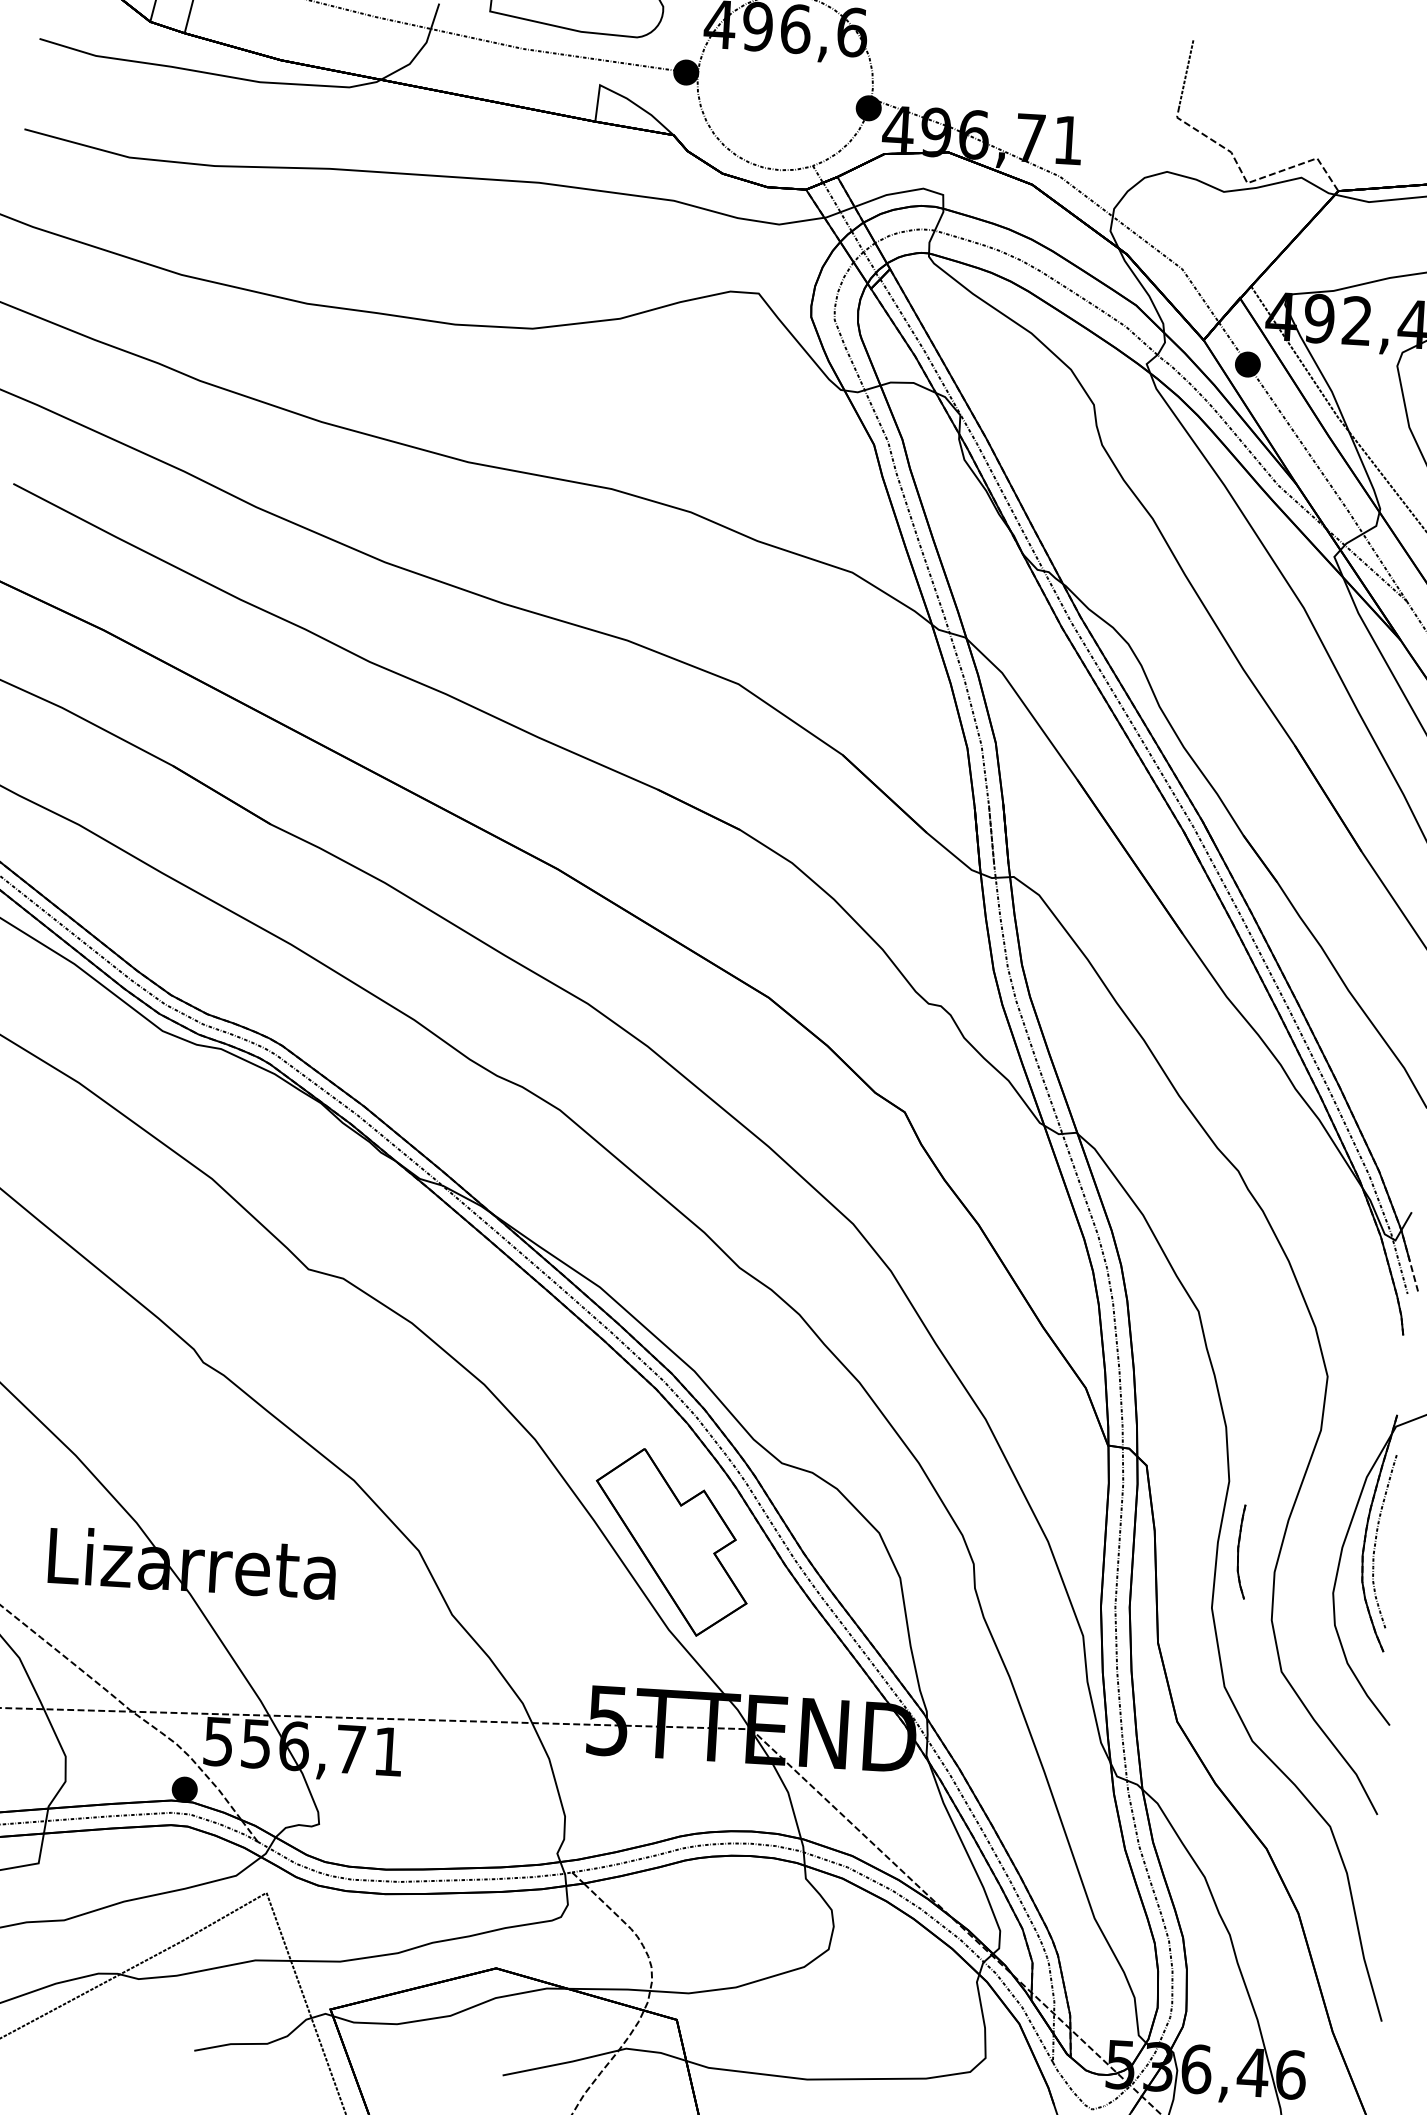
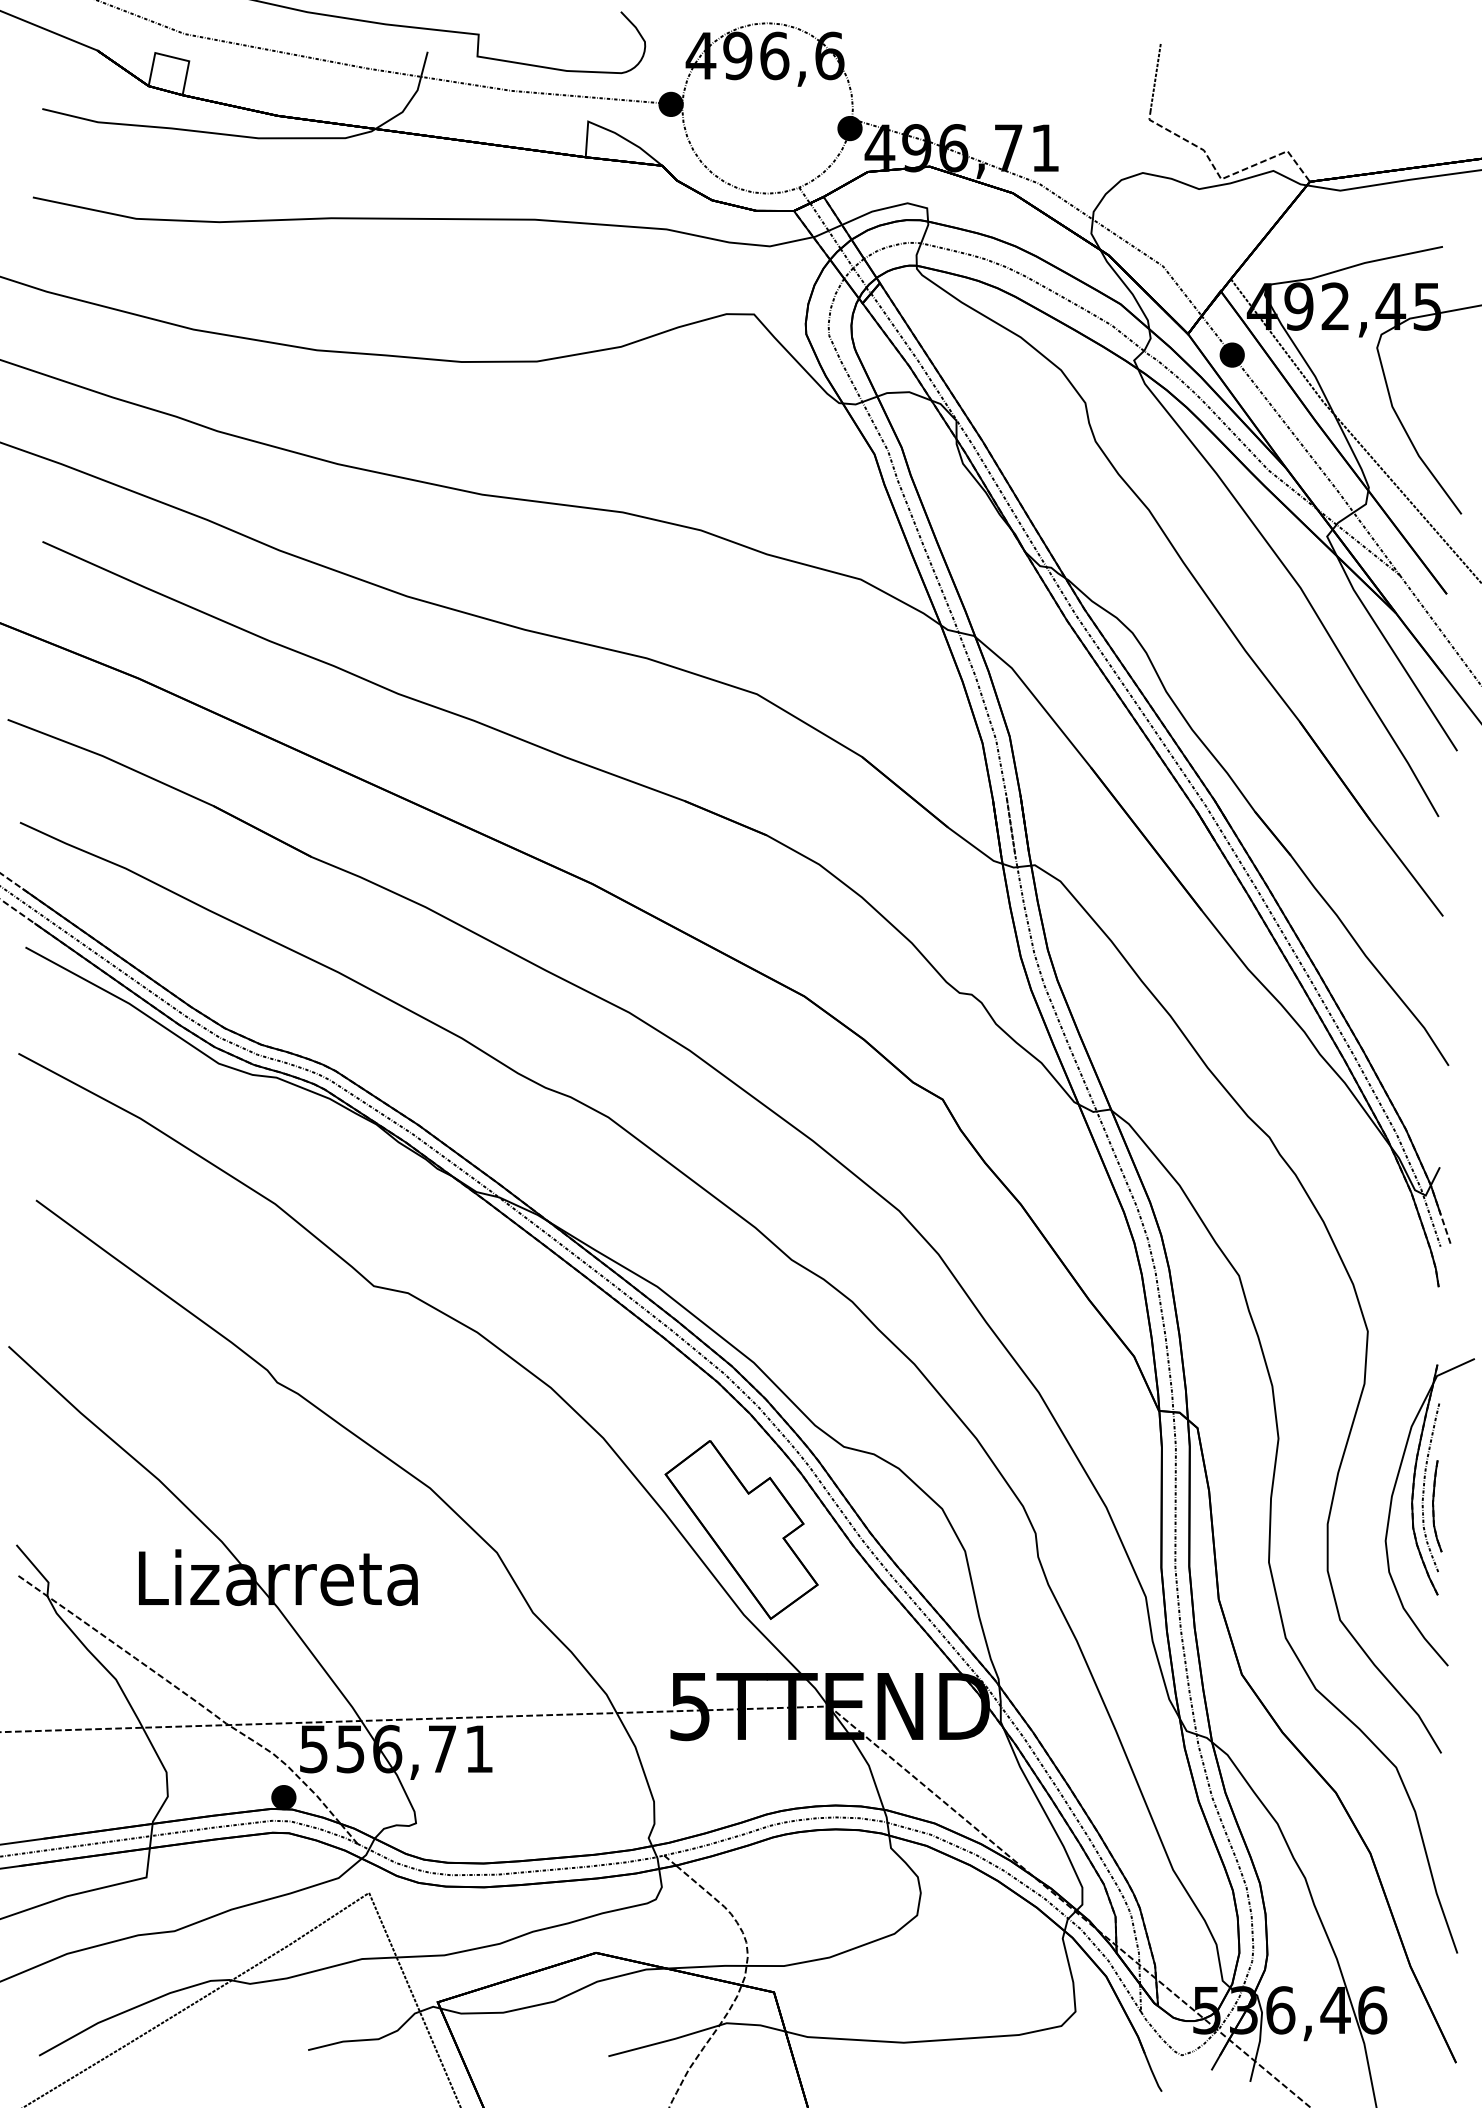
part: (1242, 1552) -> (1437, 1506), moved

